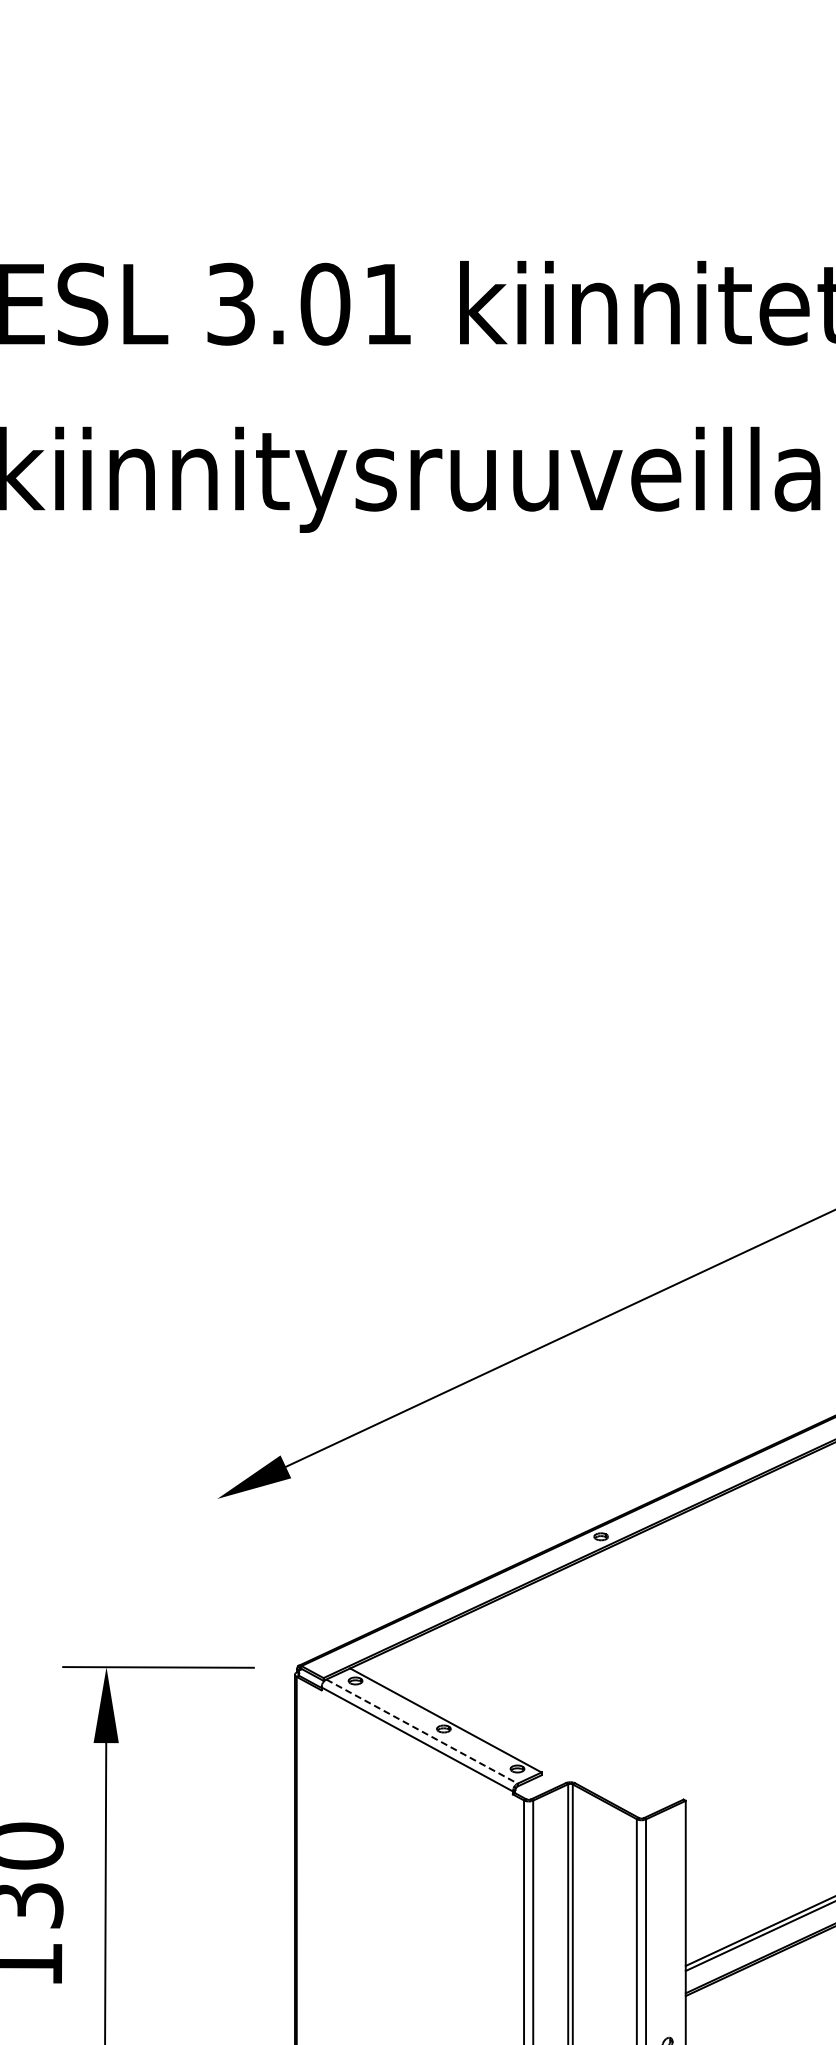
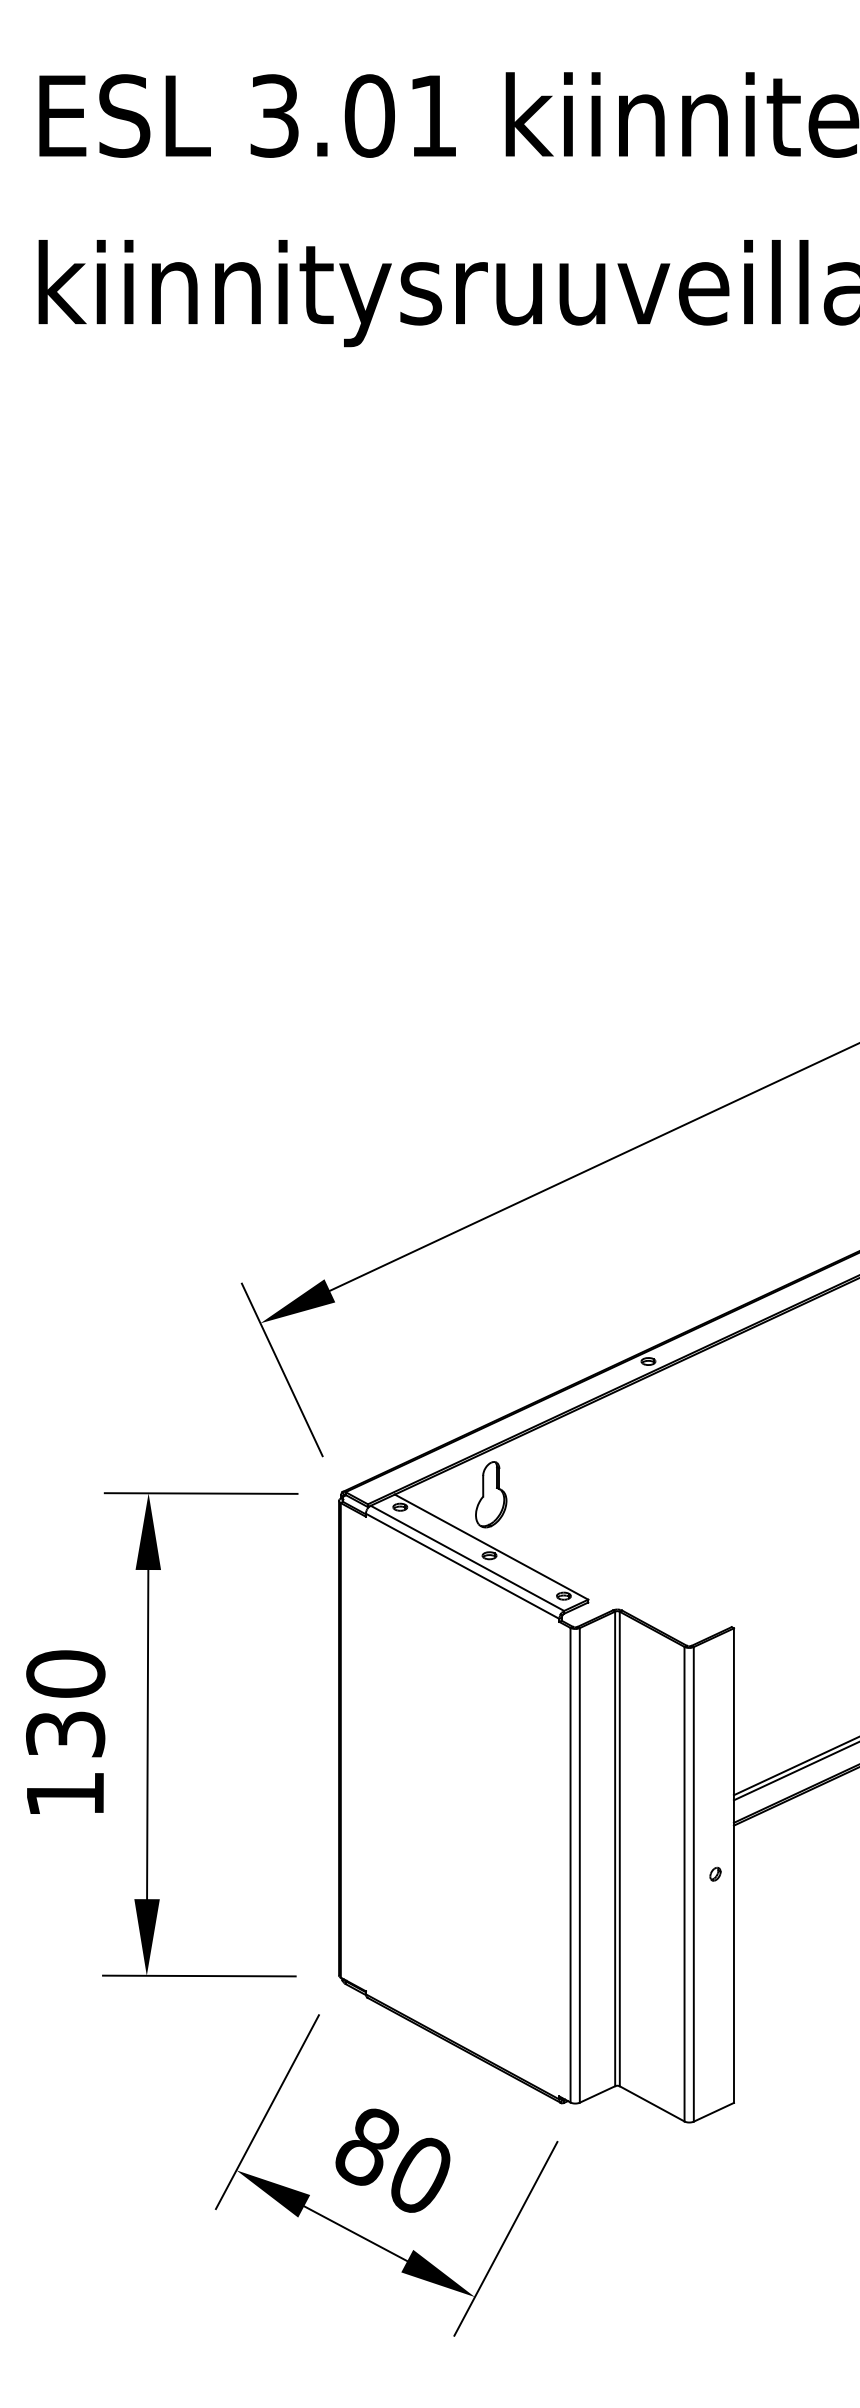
line: (238, 1544) -> (281, 1369), added
part: (445, 1668) -> (491, 1494), added
line: (422, 1731) -> (467, 1558), dashed -> solid

